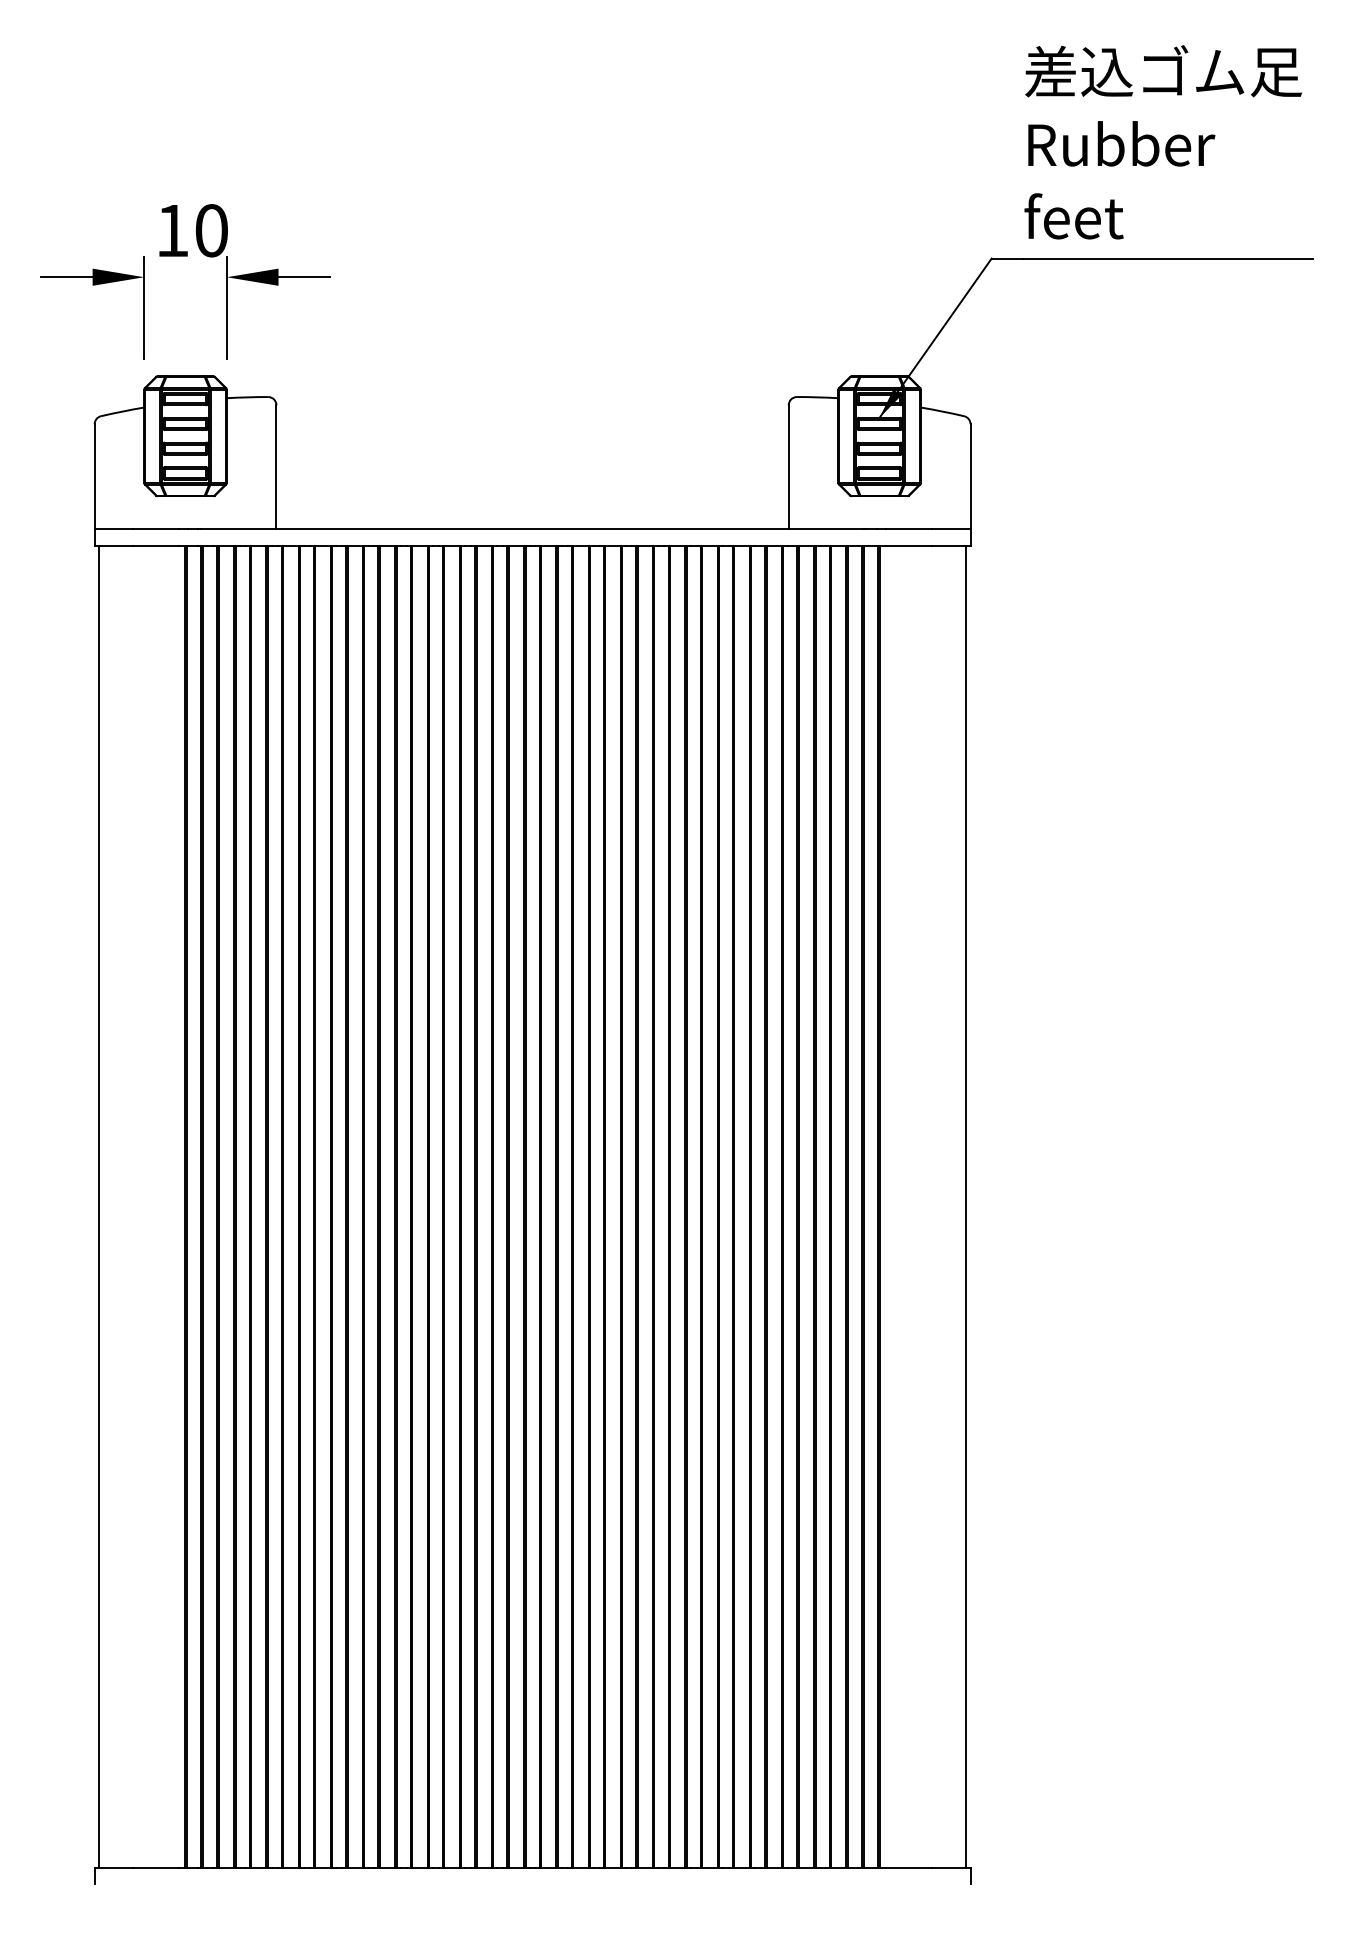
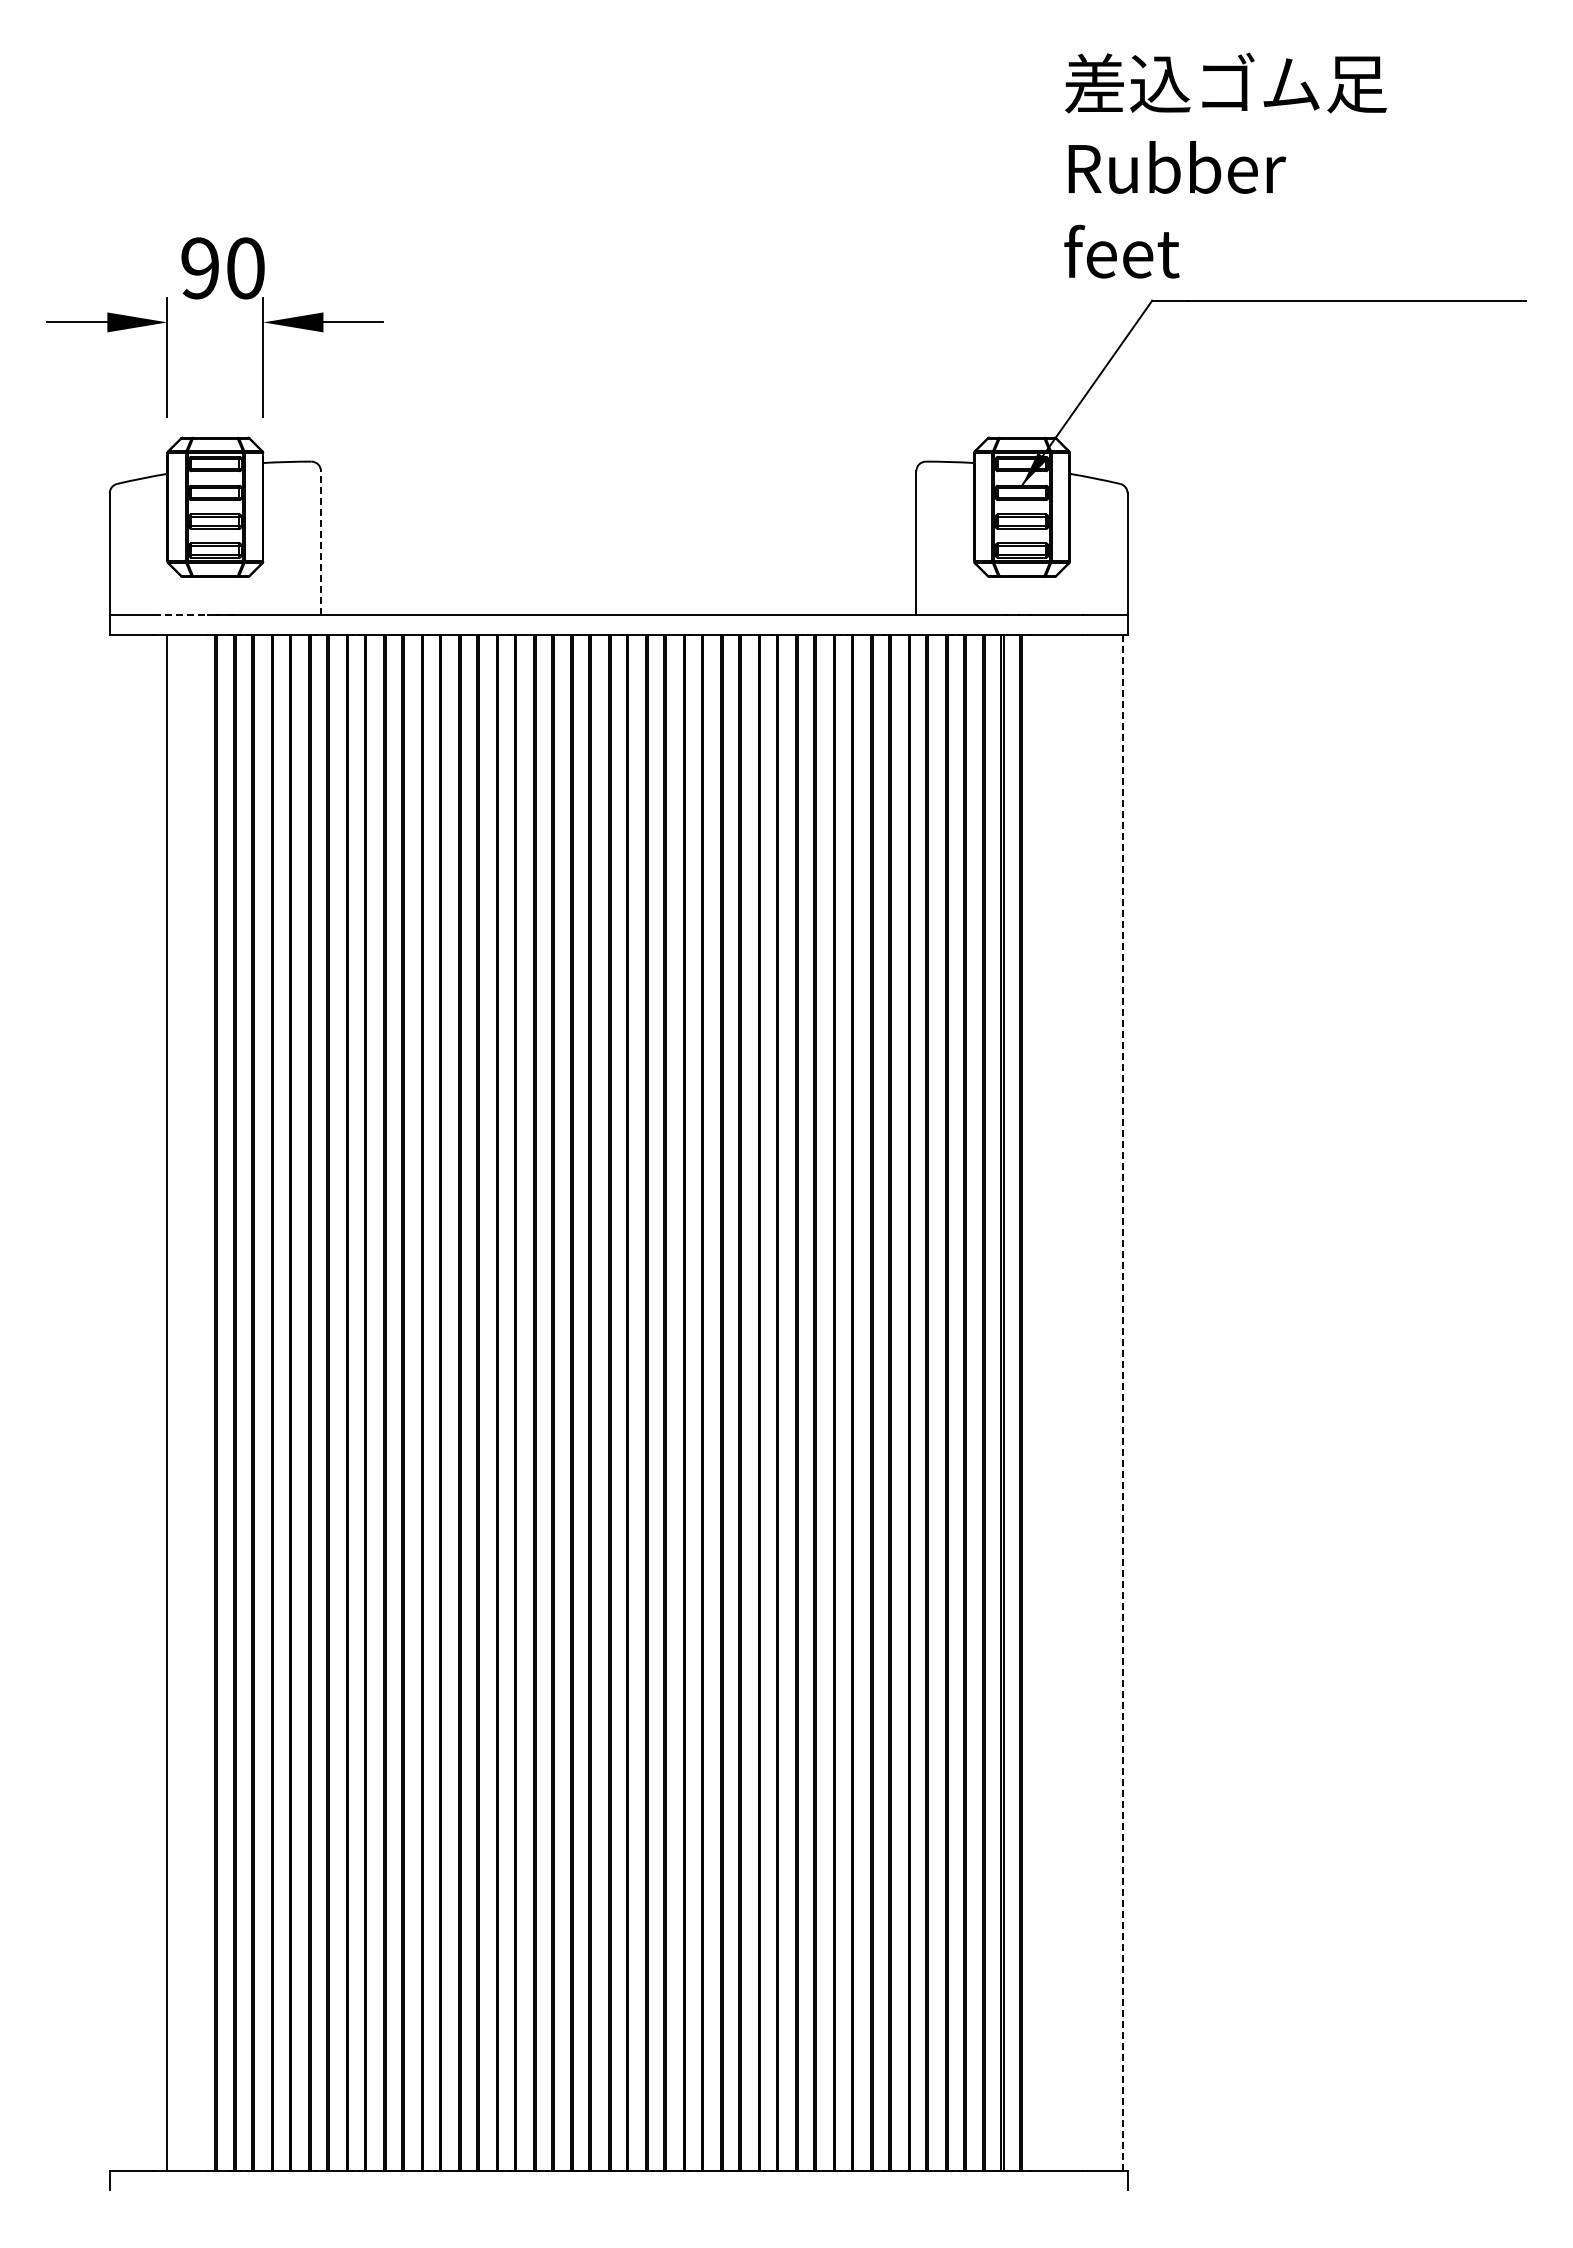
text: (1163, 142) -> (1225, 165), moved
text: (171, 230) -> (199, 268), 10 -> 90
line: (276, 466) -> (321, 542), solid -> dashed
line: (155, 529) -> (180, 615), solid -> dashed
line: (98, 1206) -> (166, 1402), moved
line: (966, 1207) -> (1122, 1403), solid -> dashed

